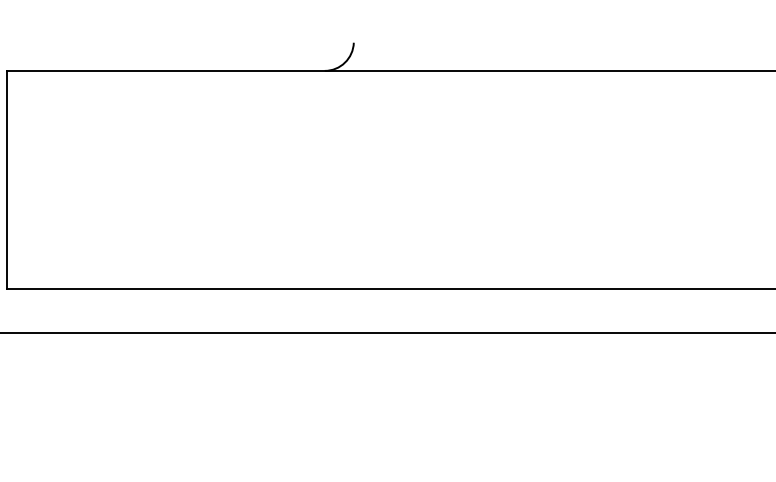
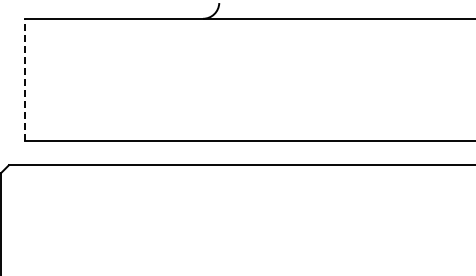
line: (7, 179) -> (25, 79), solid -> dashed

